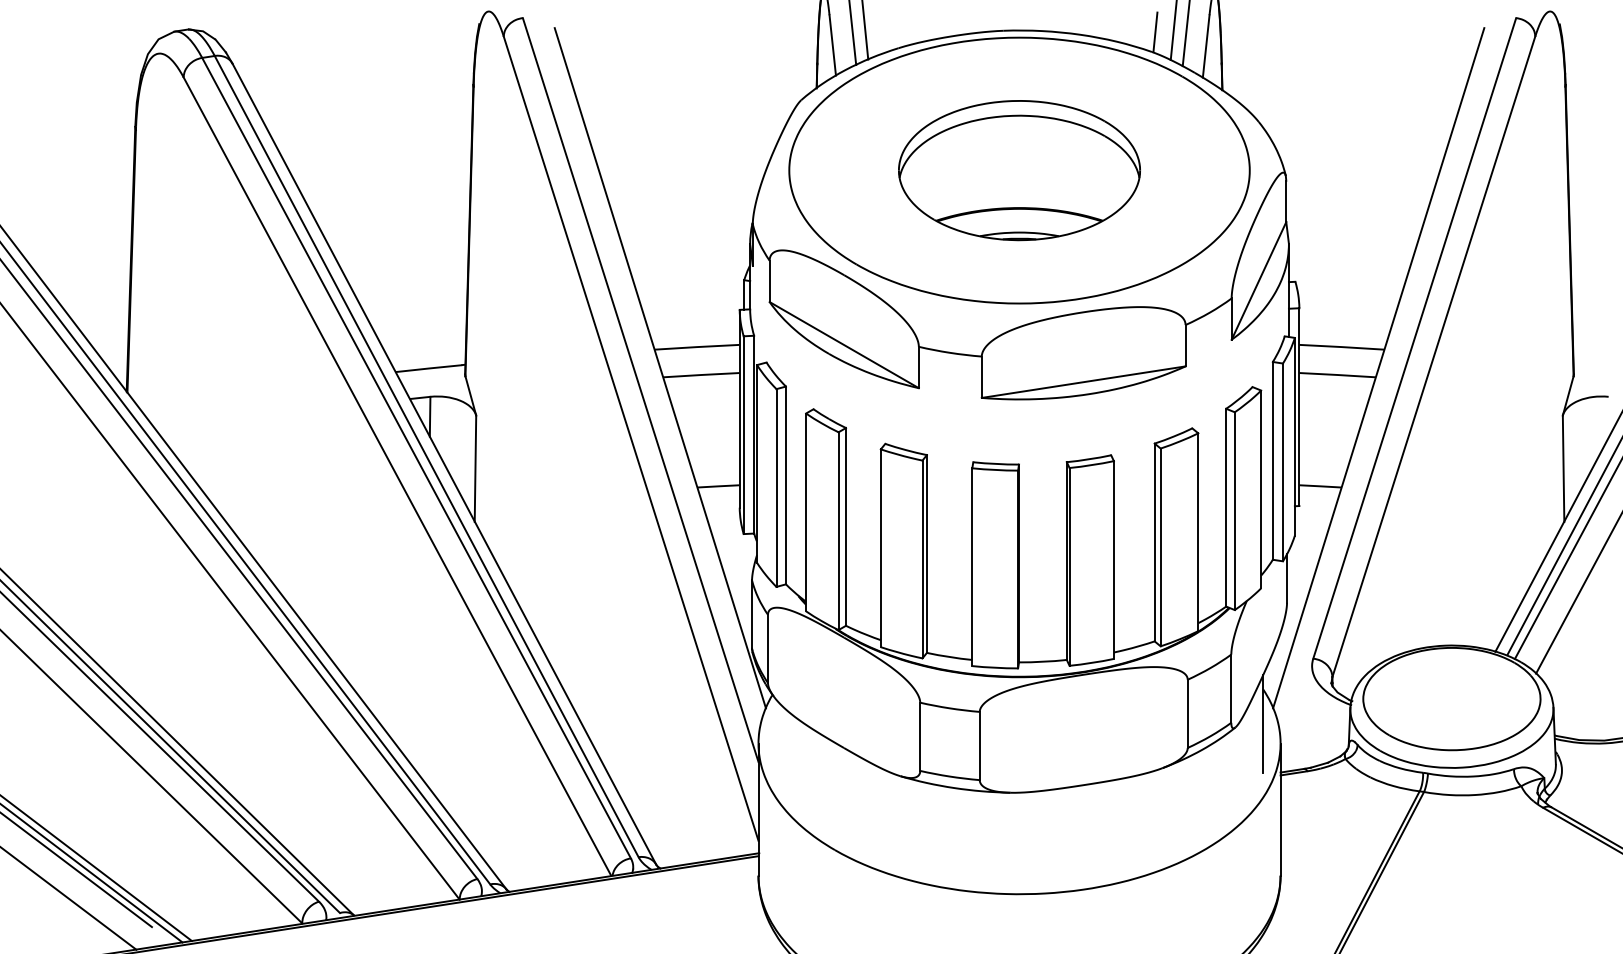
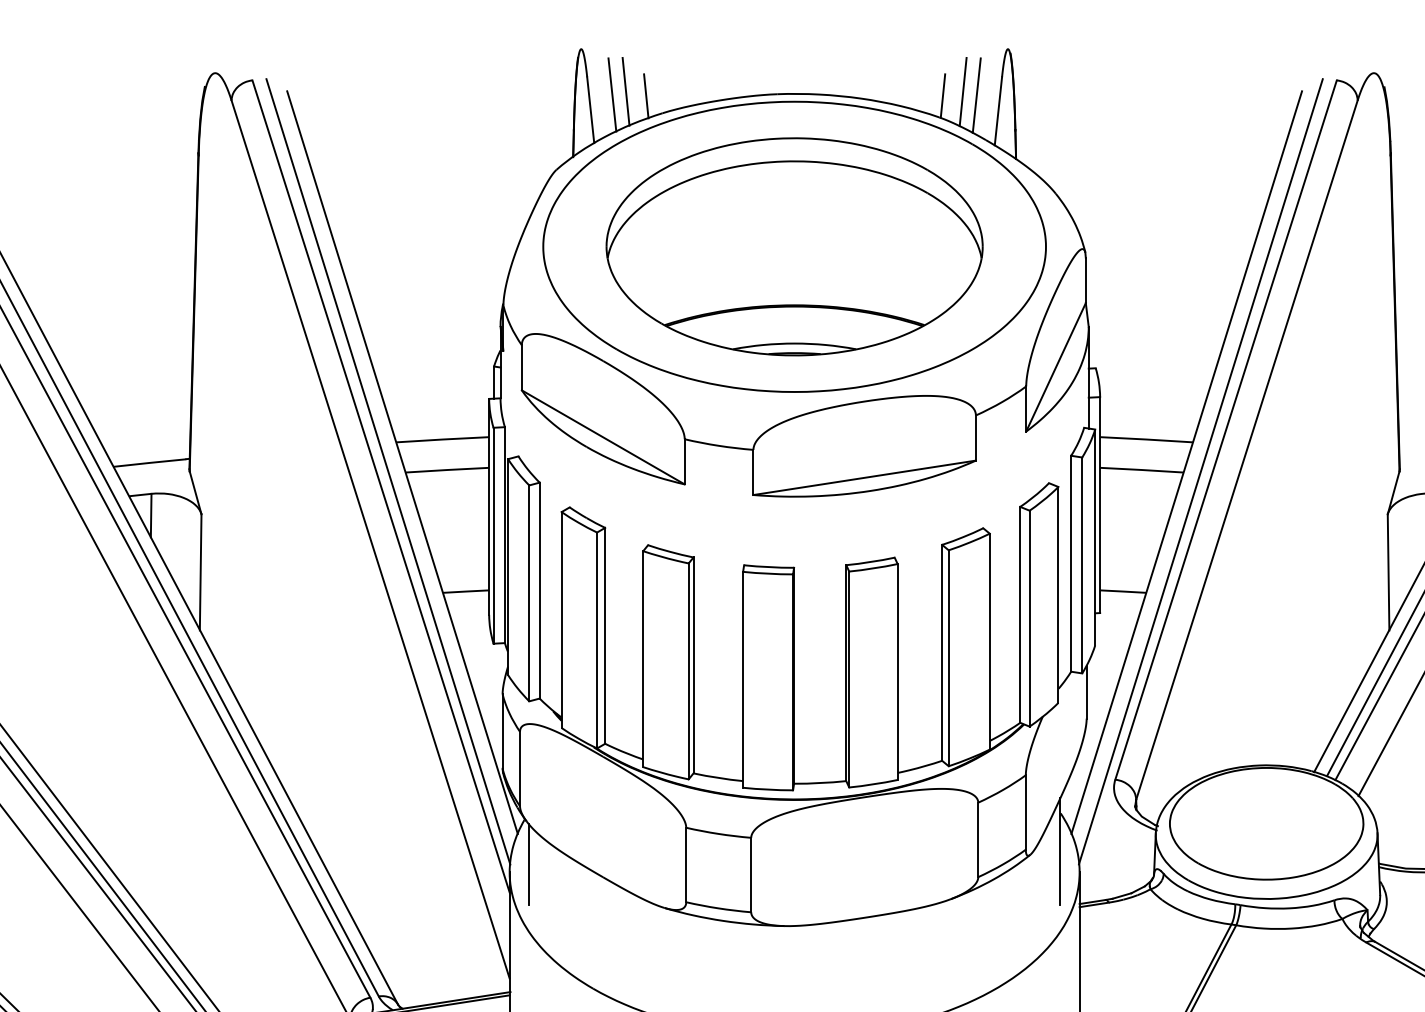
line: (883, 32) -> (646, 96), added
part: (1019, 170) -> (794, 246), size x1.43
line: (647, 376) -> (388, 471), added
line: (1391, 376) -> (1200, 471), added
line: (776, 736) -> (529, 864), added

